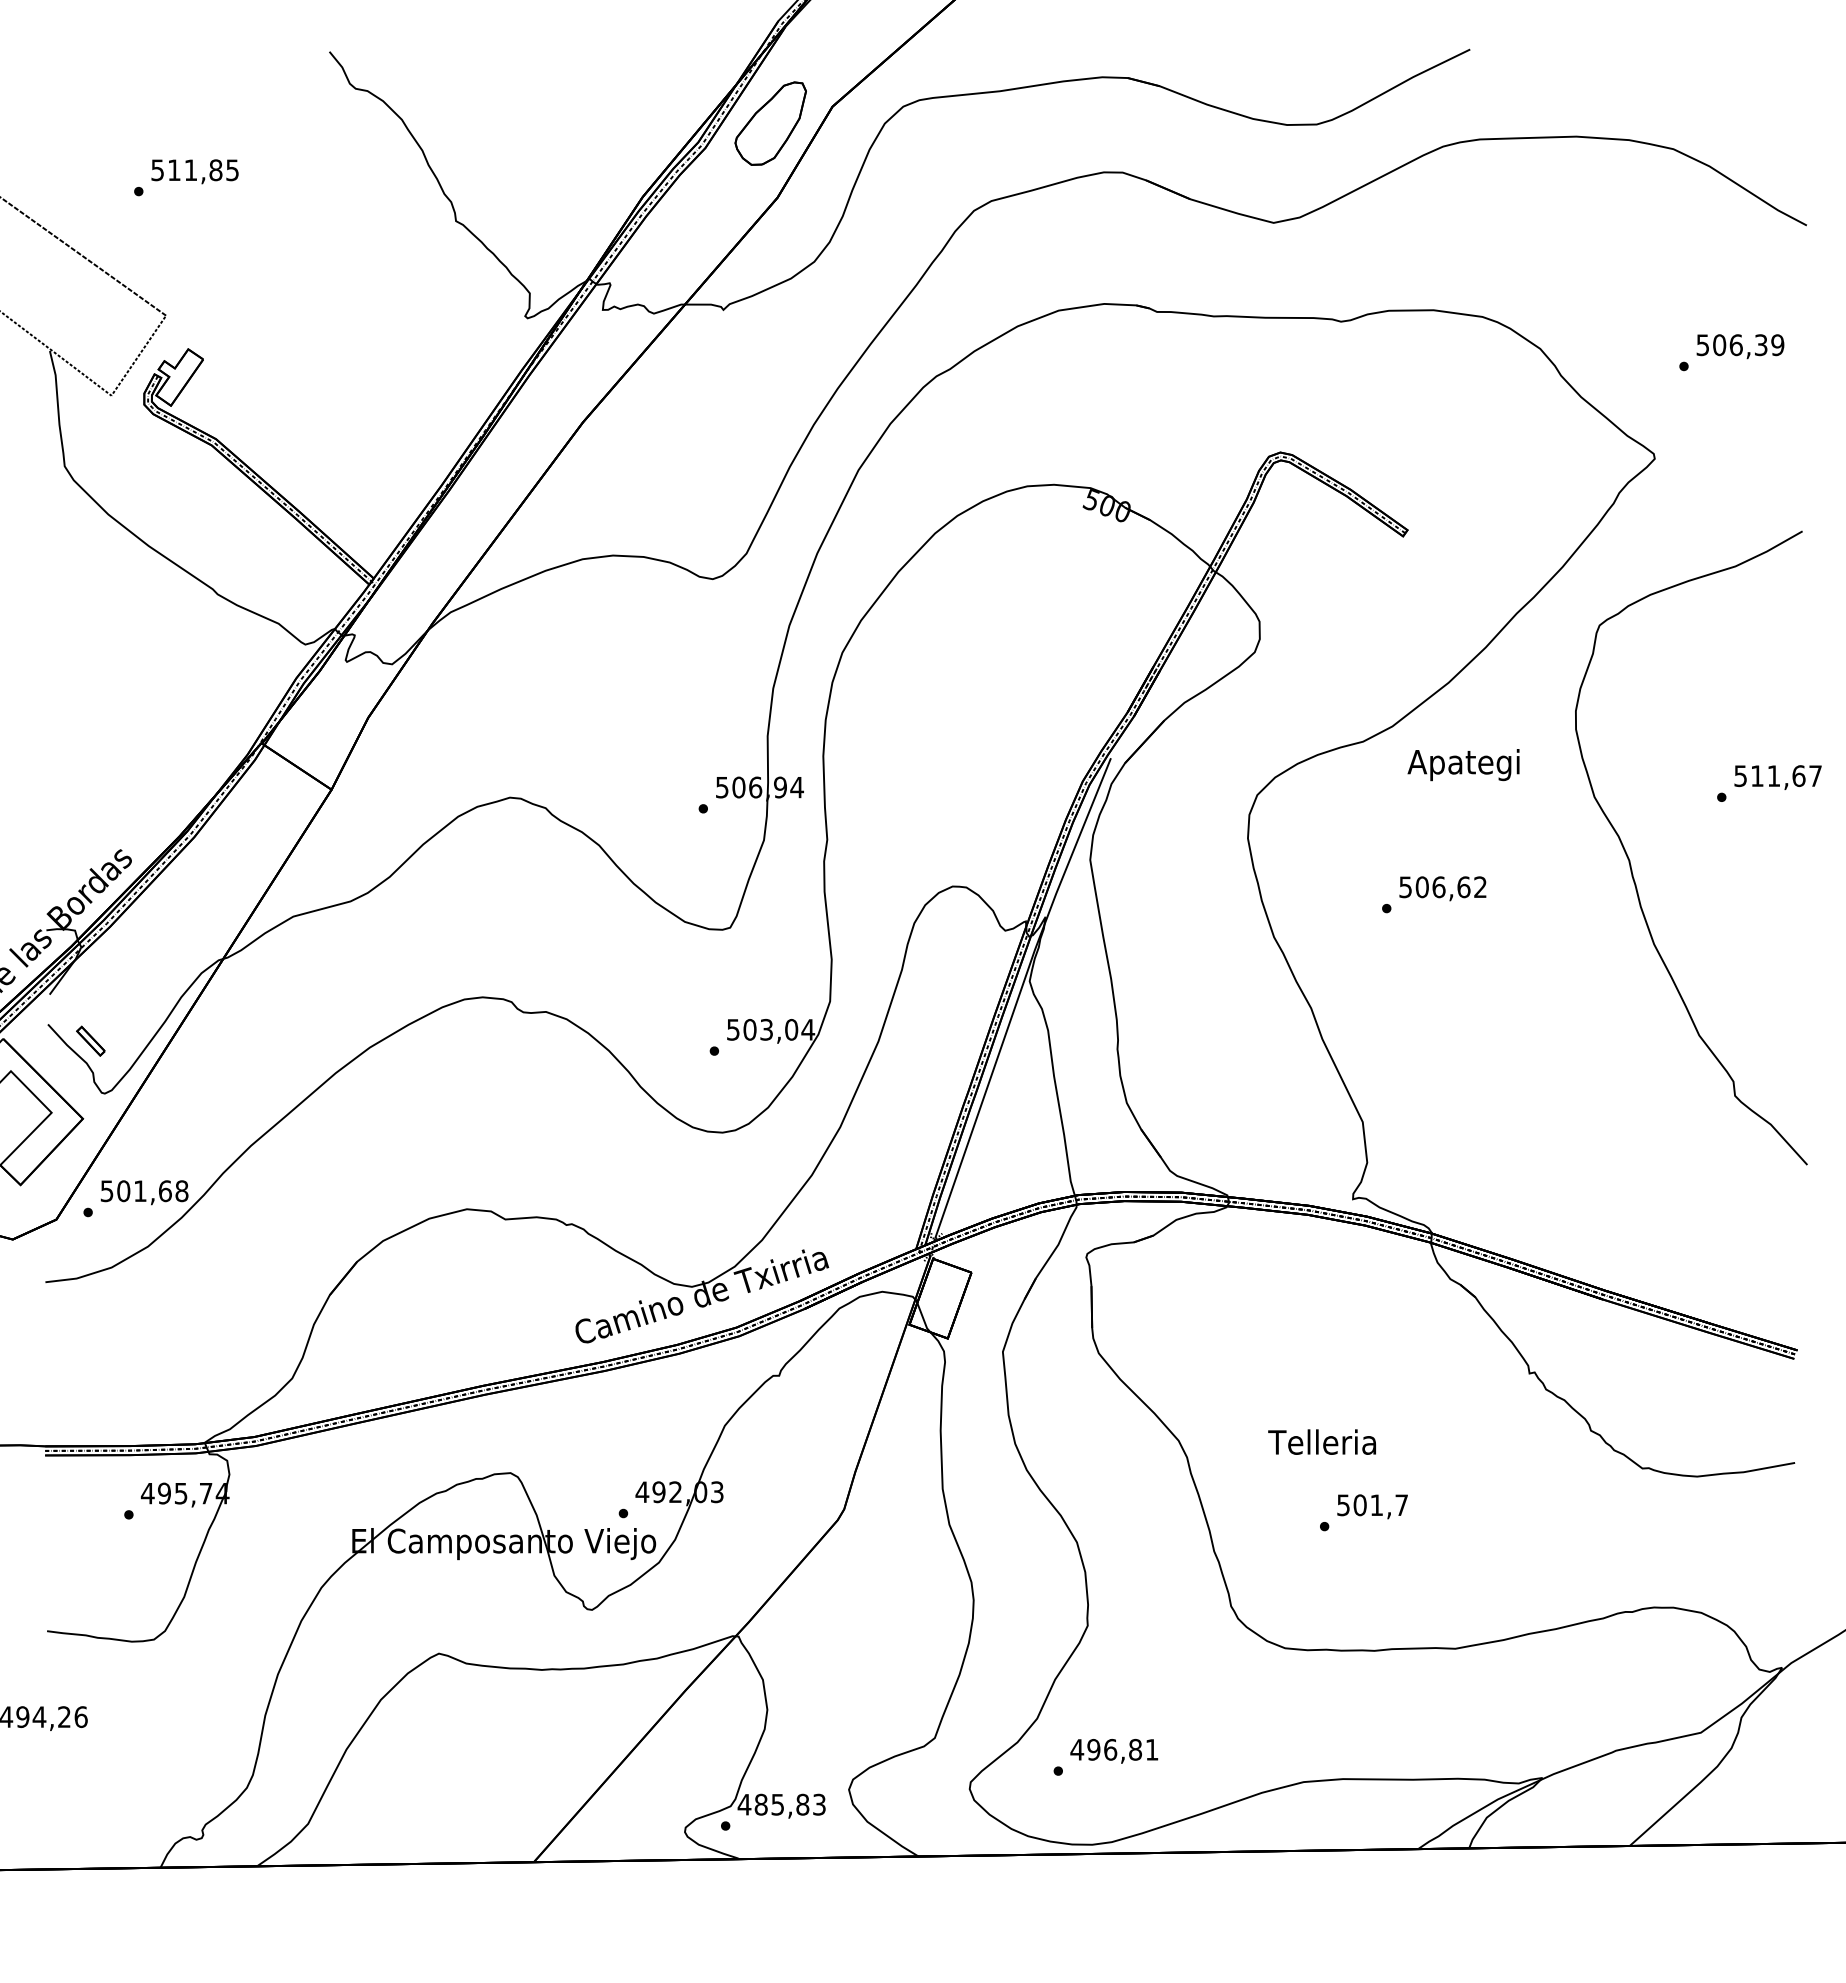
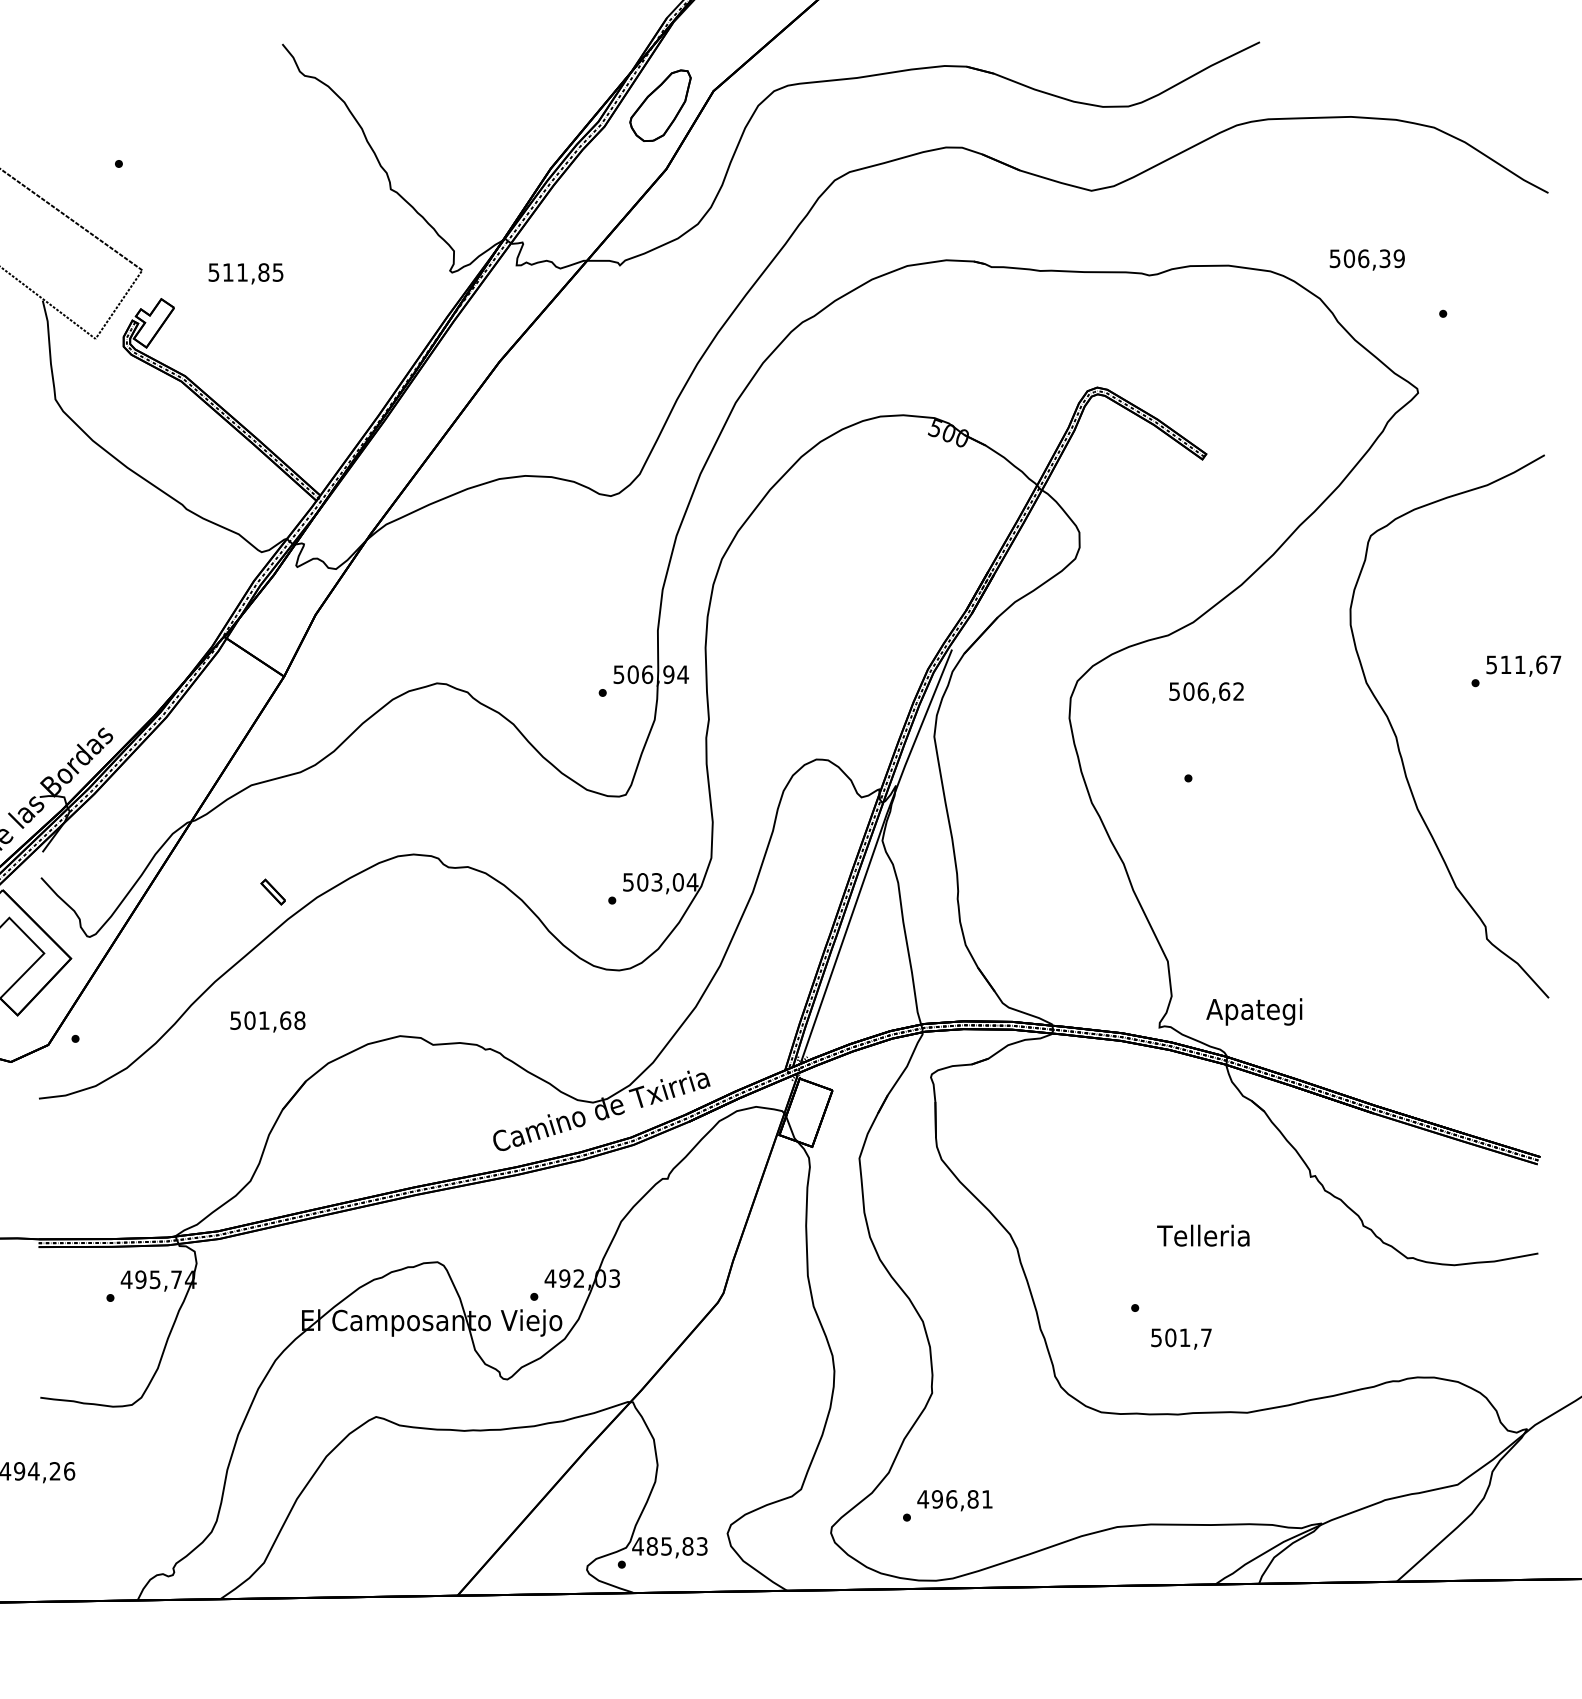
text: (194, 171) -> (245, 273), moved
text: (1740, 346) -> (1367, 259), moved
text: (1463, 765) -> (1254, 1012), moved
text: (1442, 888) -> (1206, 692), moved
part: (90, 1040) -> (272, 891), moved
text: (144, 1192) -> (267, 1021), moved
text: (1321, 1441) -> (1202, 1235), moved
text: (1372, 1506) -> (1181, 1338), moved

